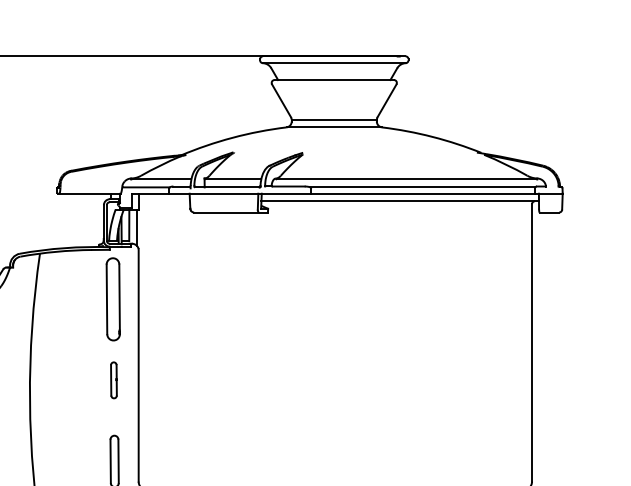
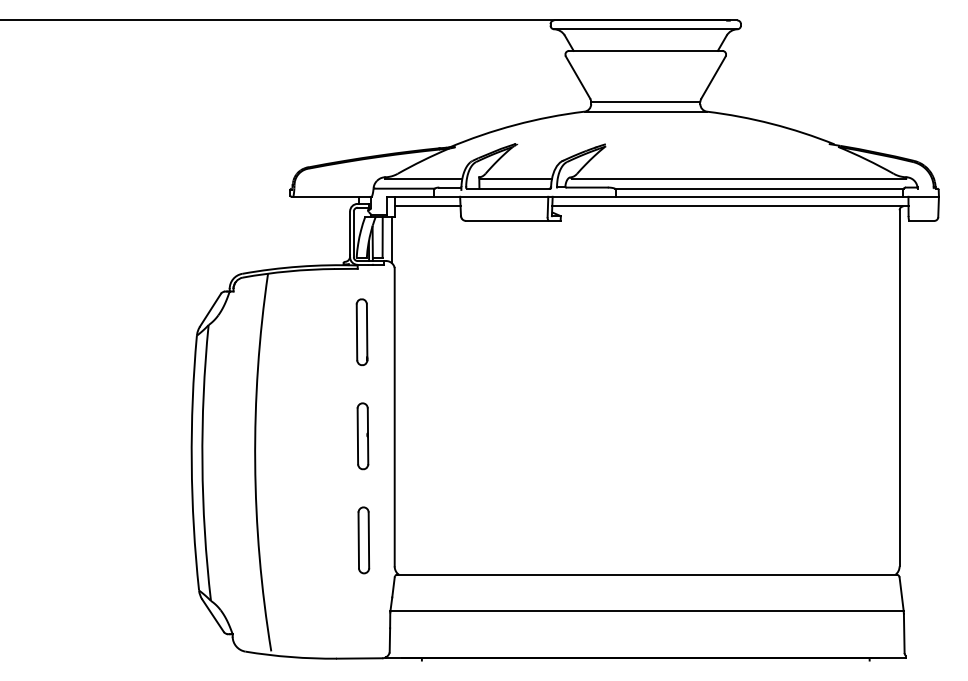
line: (164, 201) -> (427, 206), added
part: (112, 298) -> (361, 331), size x0.62
part: (113, 380) -> (362, 436), size x1.43

